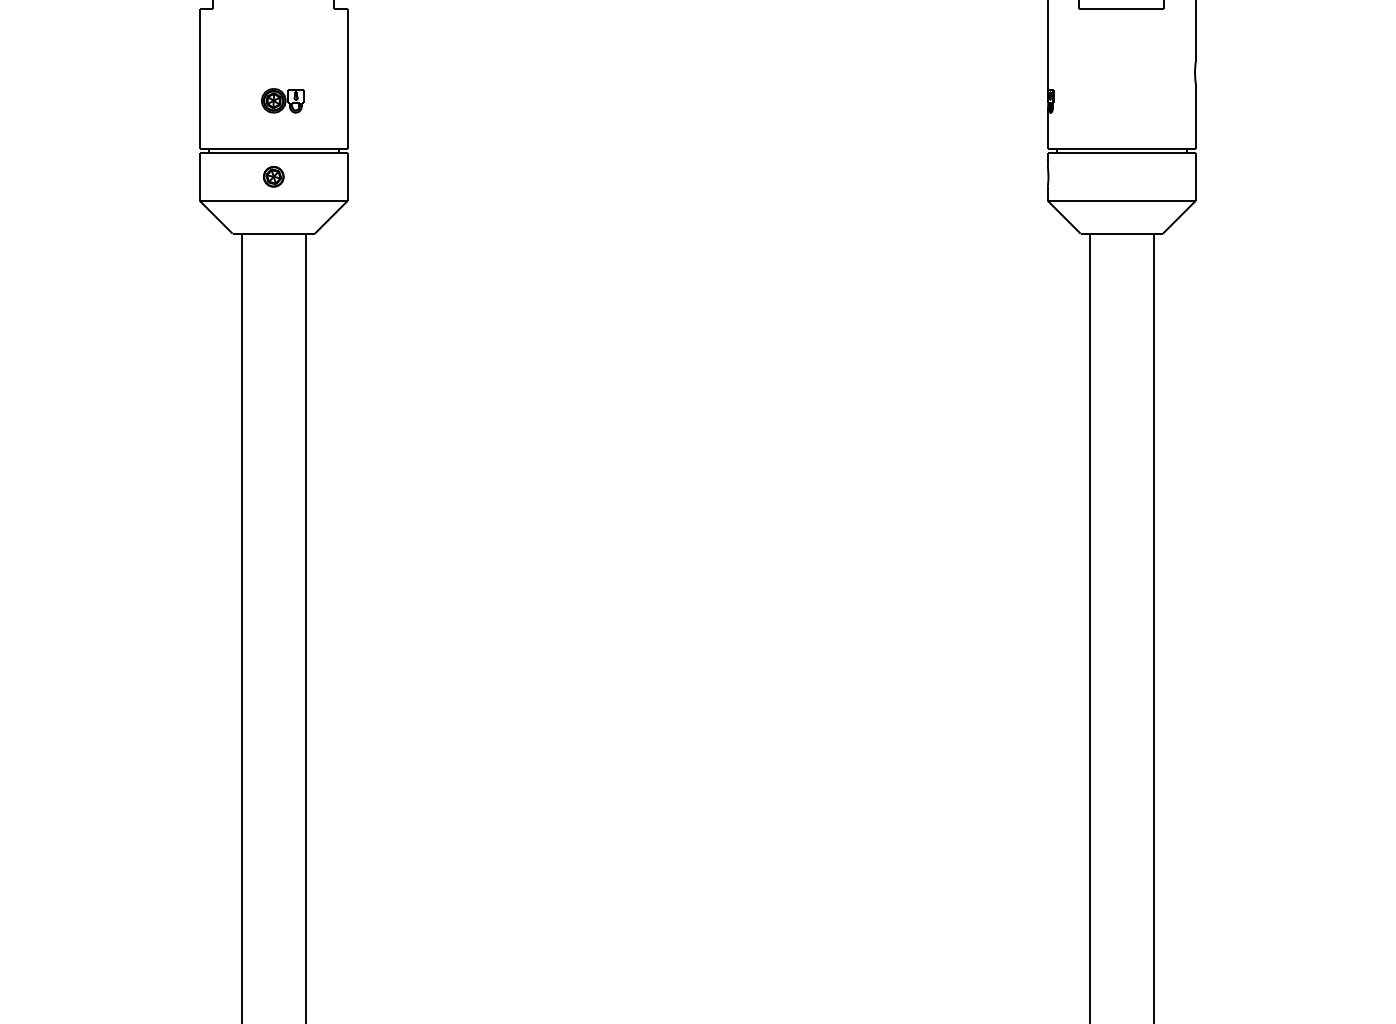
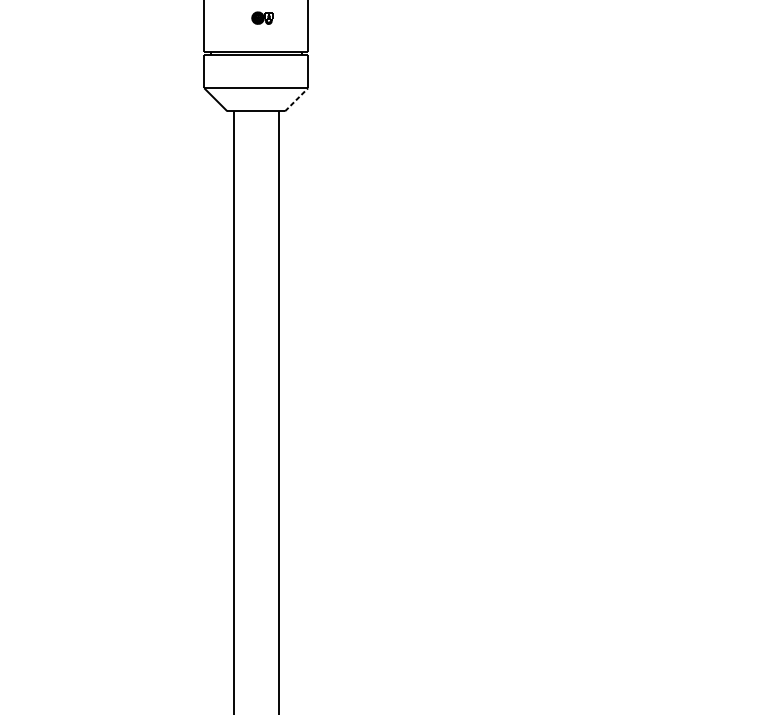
part: (282, 100) -> (262, 17), size x0.7
part: (273, 176) -> (256, 71), removed
line: (331, 216) -> (296, 99), solid -> dashed

